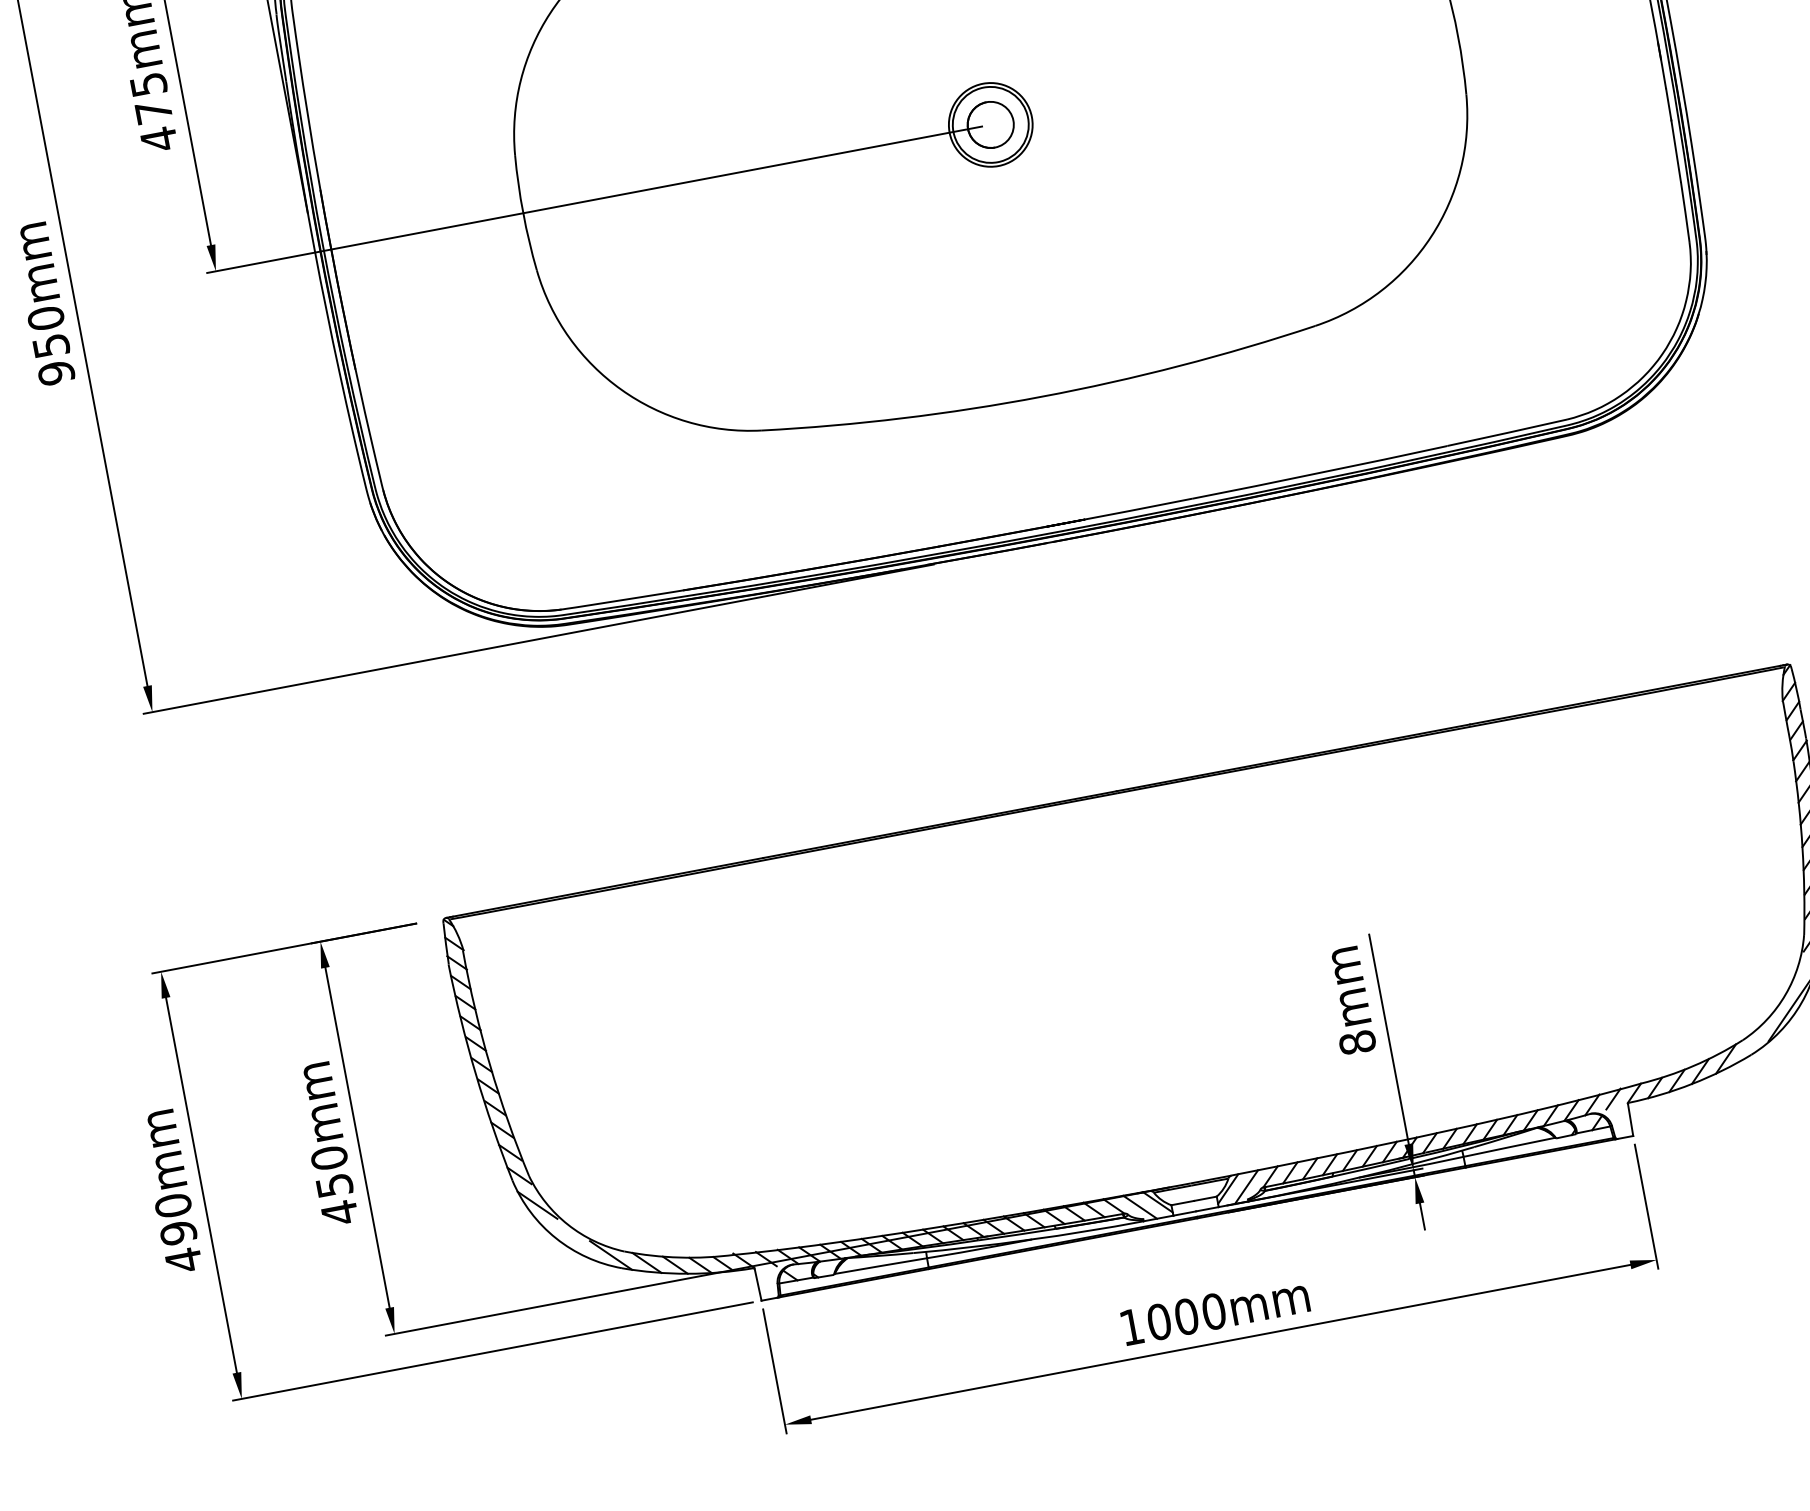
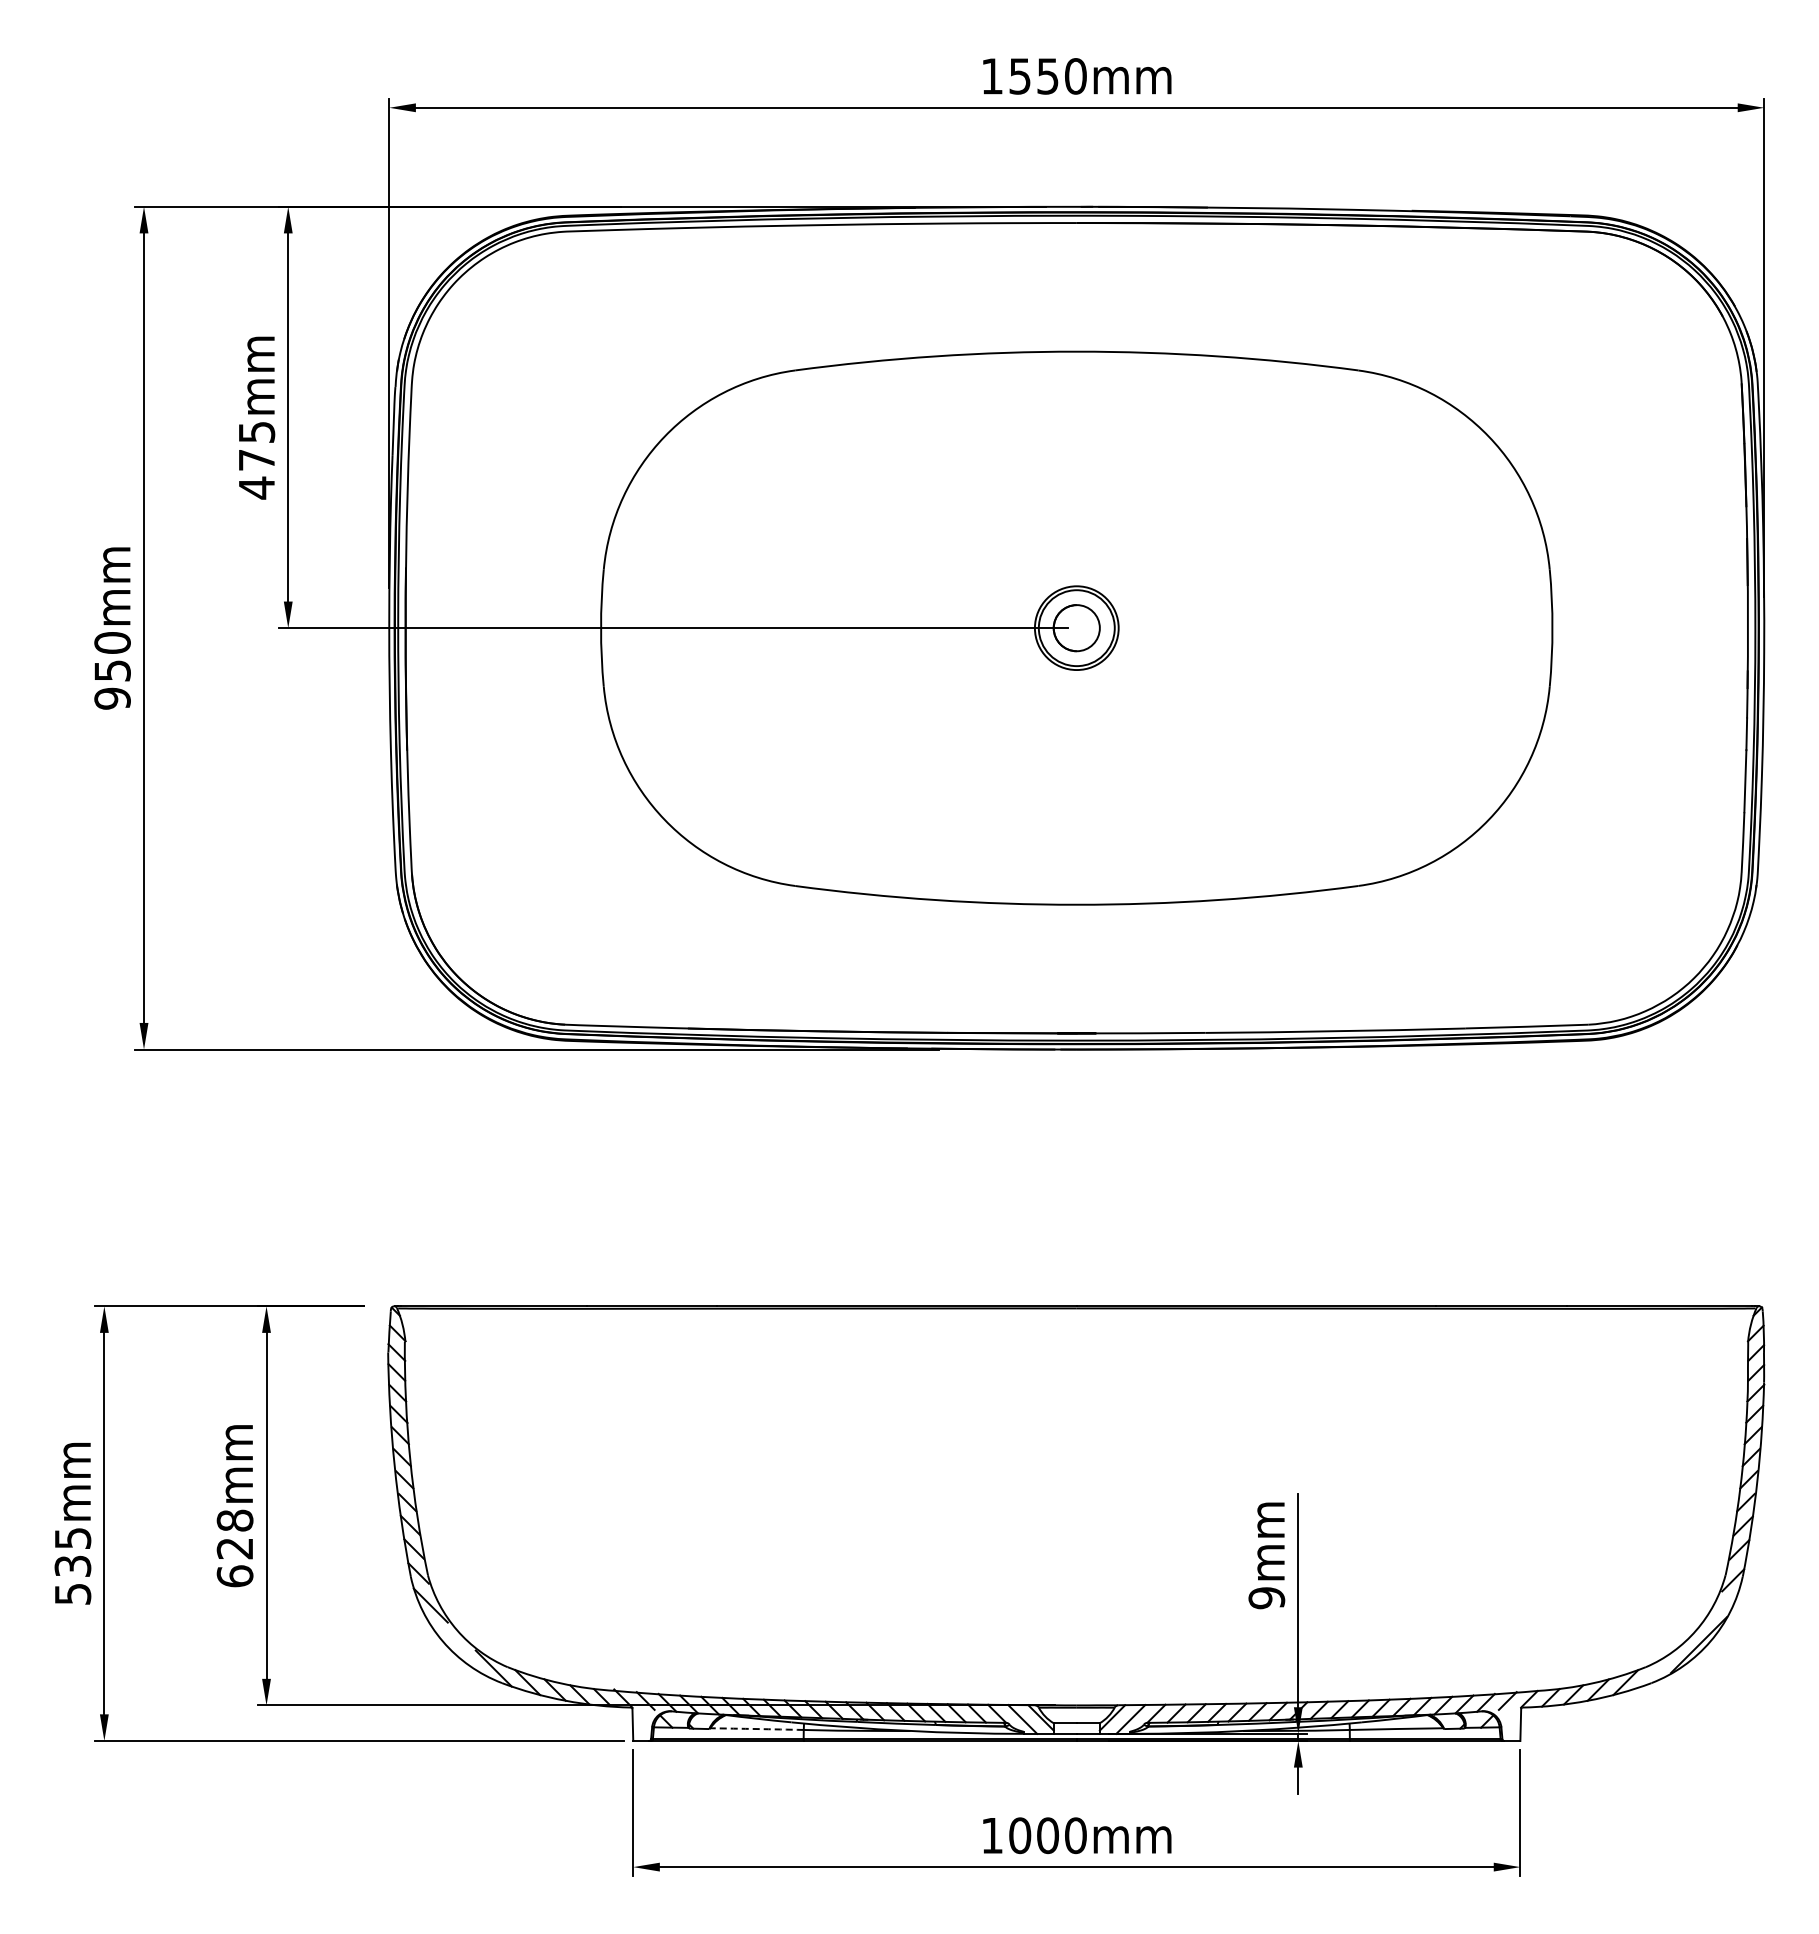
text: (1357, 1043) -> (1266, 1598), 8mm -> 9mm
text: (333, 1185) -> (234, 1548), 450mm -> 628mm
text: (178, 1233) -> (72, 1566), 490mm -> 535mm
arc: (881, 1266) -> (757, 1729), solid -> dashed

